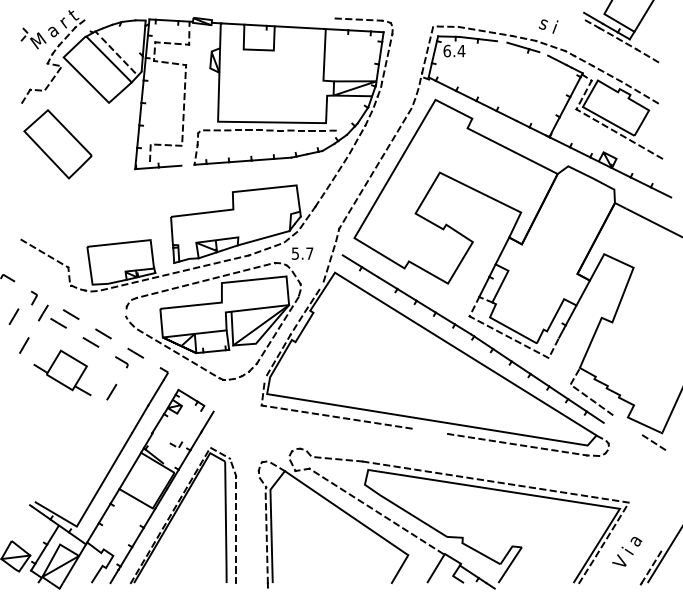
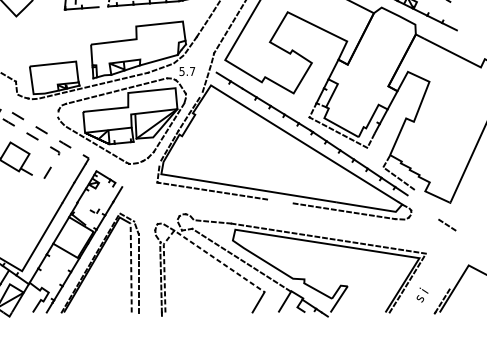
part: (653, 442) -> (446, 225), moved
line: (297, 479) -> (183, 236), solid -> dashed
line: (225, 523) -> (130, 268), solid -> dashed
text: (627, 552) -> (425, 290), V i a -> s i

